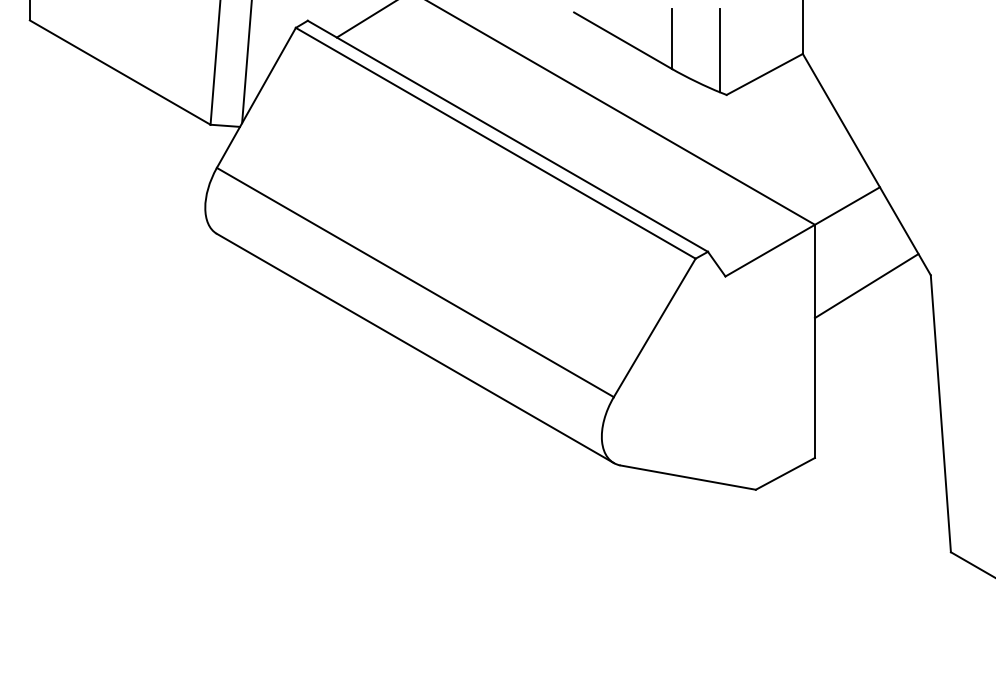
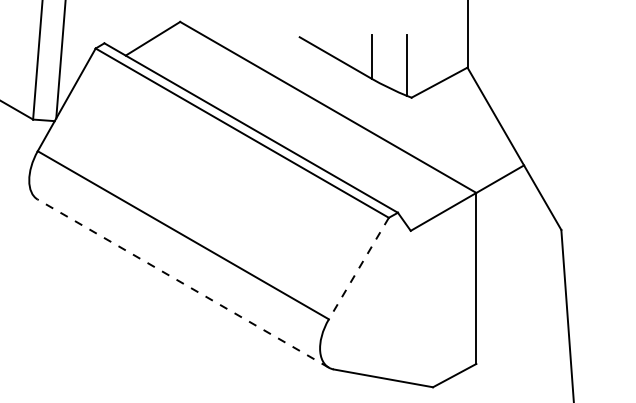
line: (866, 286) -> (514, 238), removed
line: (654, 328) -> (358, 268), solid -> dashed
line: (414, 348) -> (182, 283), solid -> dashed

